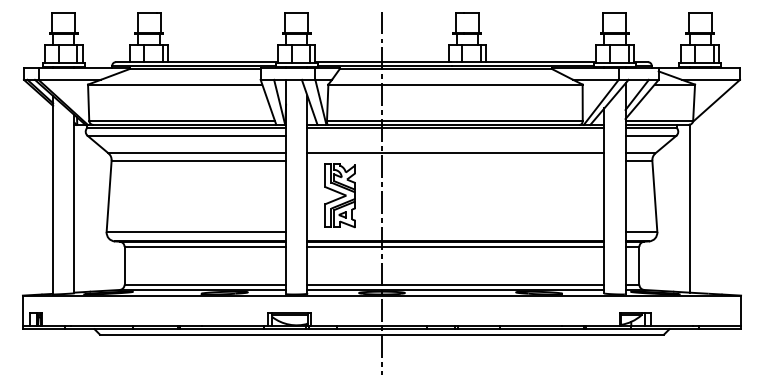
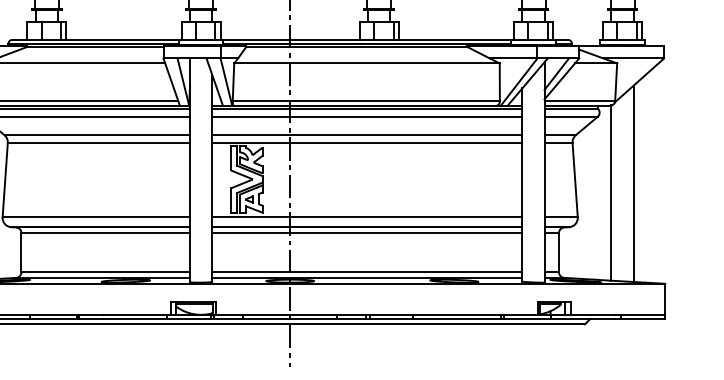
line: (455, 135) -> (366, 116), added
line: (455, 160) -> (366, 142), added
line: (710, 199) -> (633, 183), added
line: (455, 231) -> (366, 216), added

